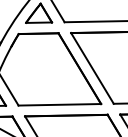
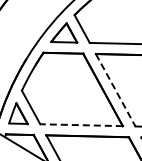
line: (92, 68) -> (115, 90), solid -> dashed
line: (59, 105) -> (81, 125), solid -> dashed

